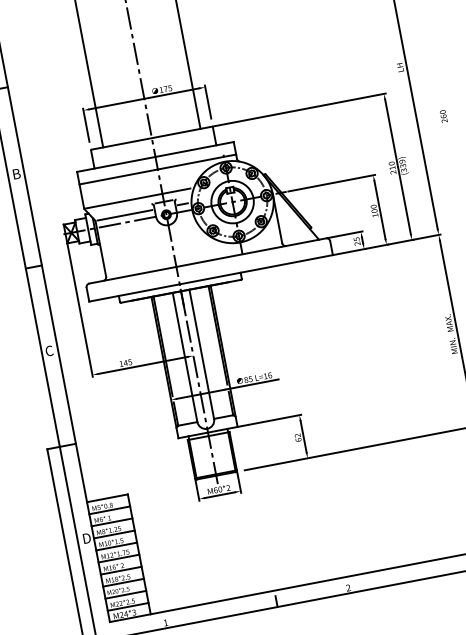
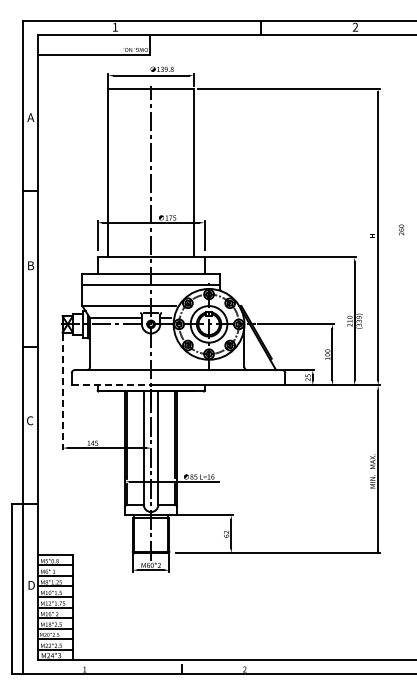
text: (443, 115) -> (401, 229), moved
line: (134, 293) -> (111, 385), solid -> dashed
line: (80, 310) -> (62, 391), solid -> dashed

